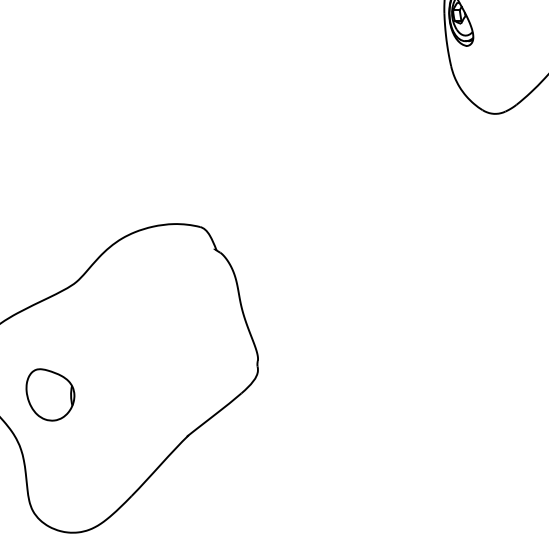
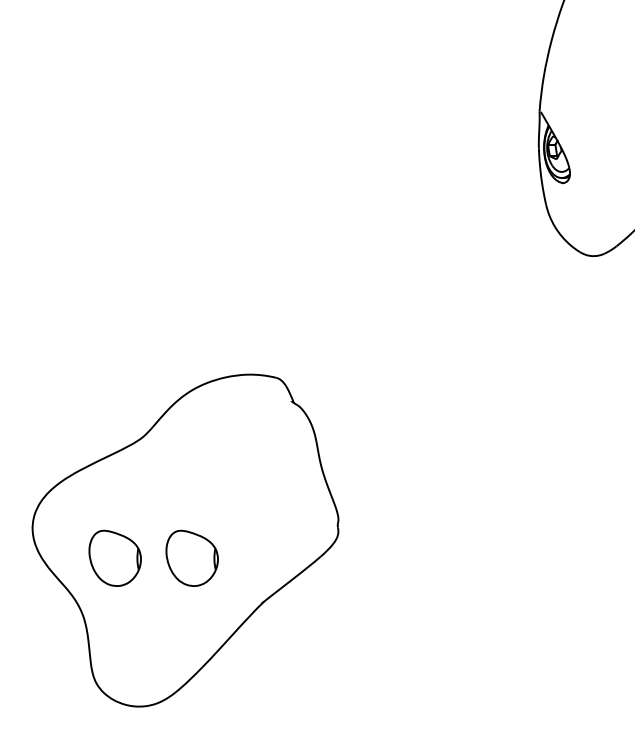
part: (121, 394) -> (191, 557), added

